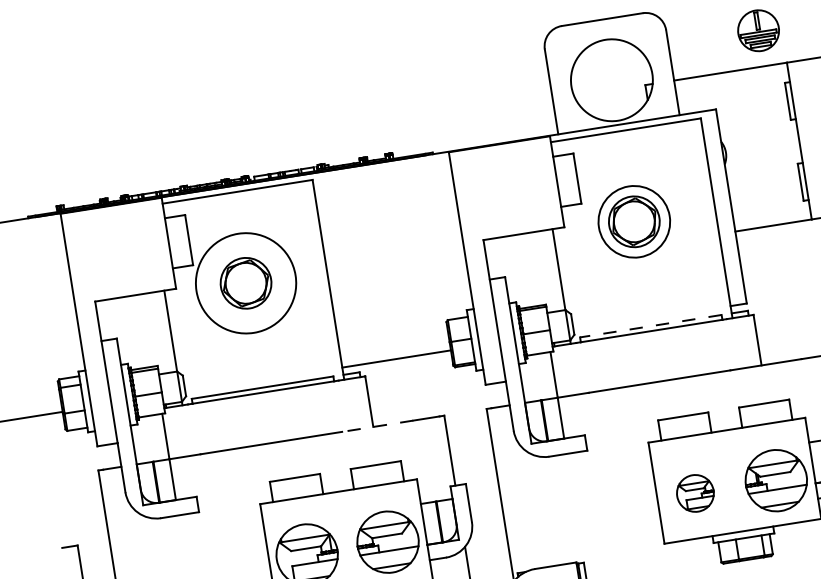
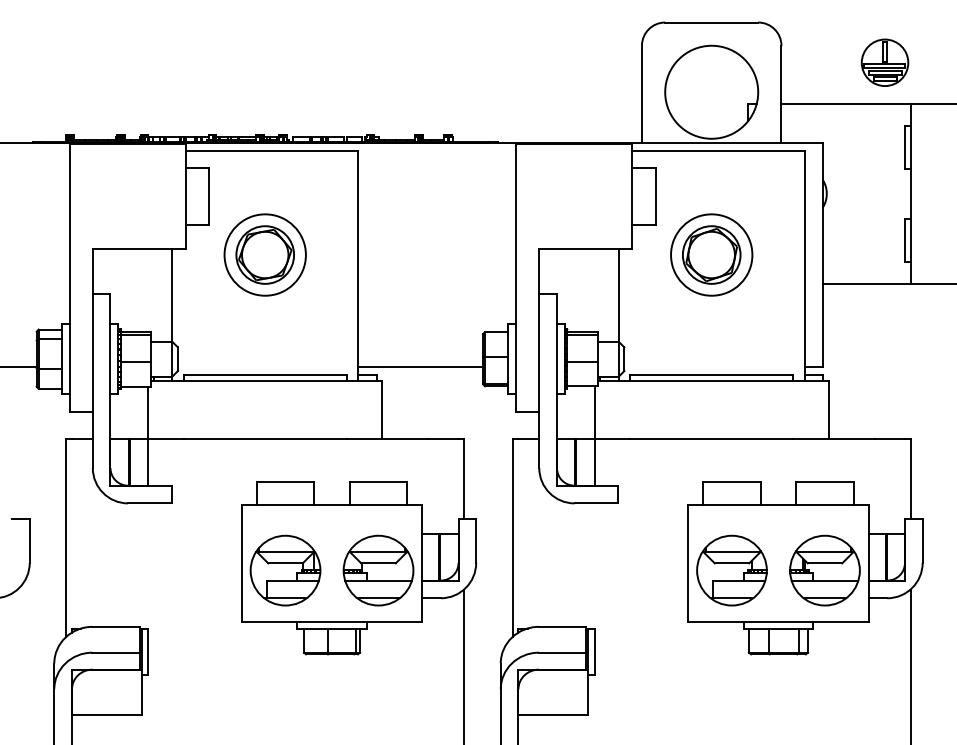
circle: (245, 282) -> (264, 254), size x0.71
line: (650, 326) -> (711, 375), dashed -> solid
line: (377, 426) -> (387, 438), dashed -> solid
part: (695, 493) -> (731, 570), size x1.67

